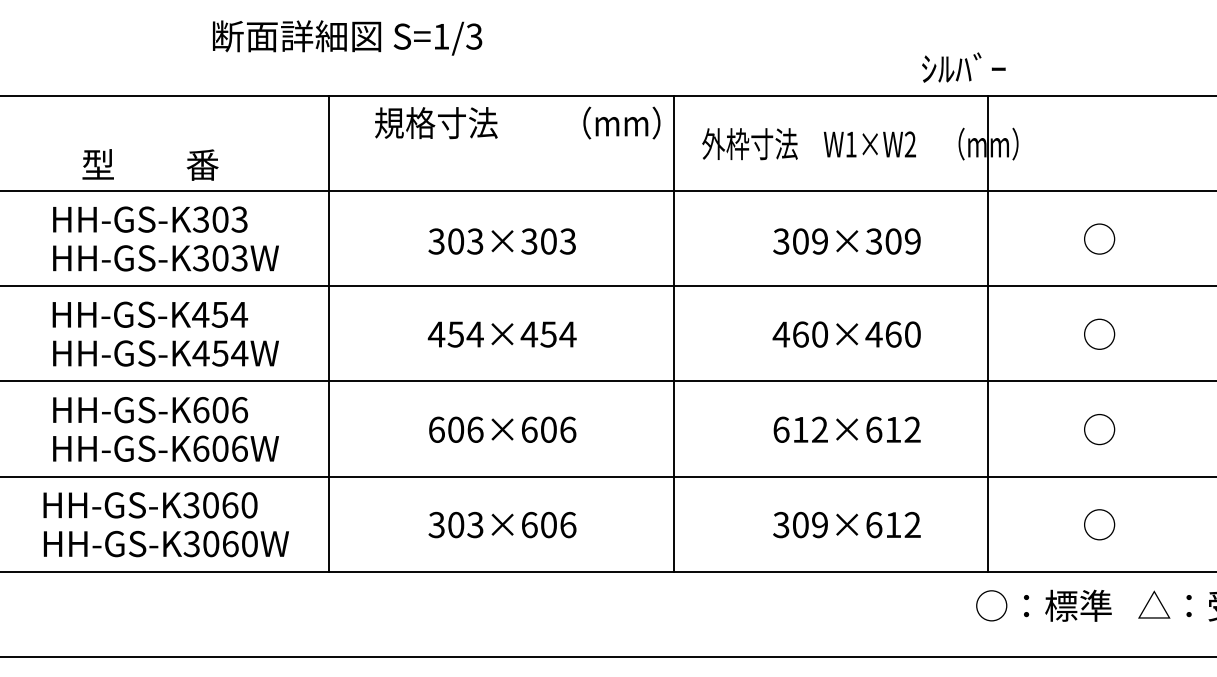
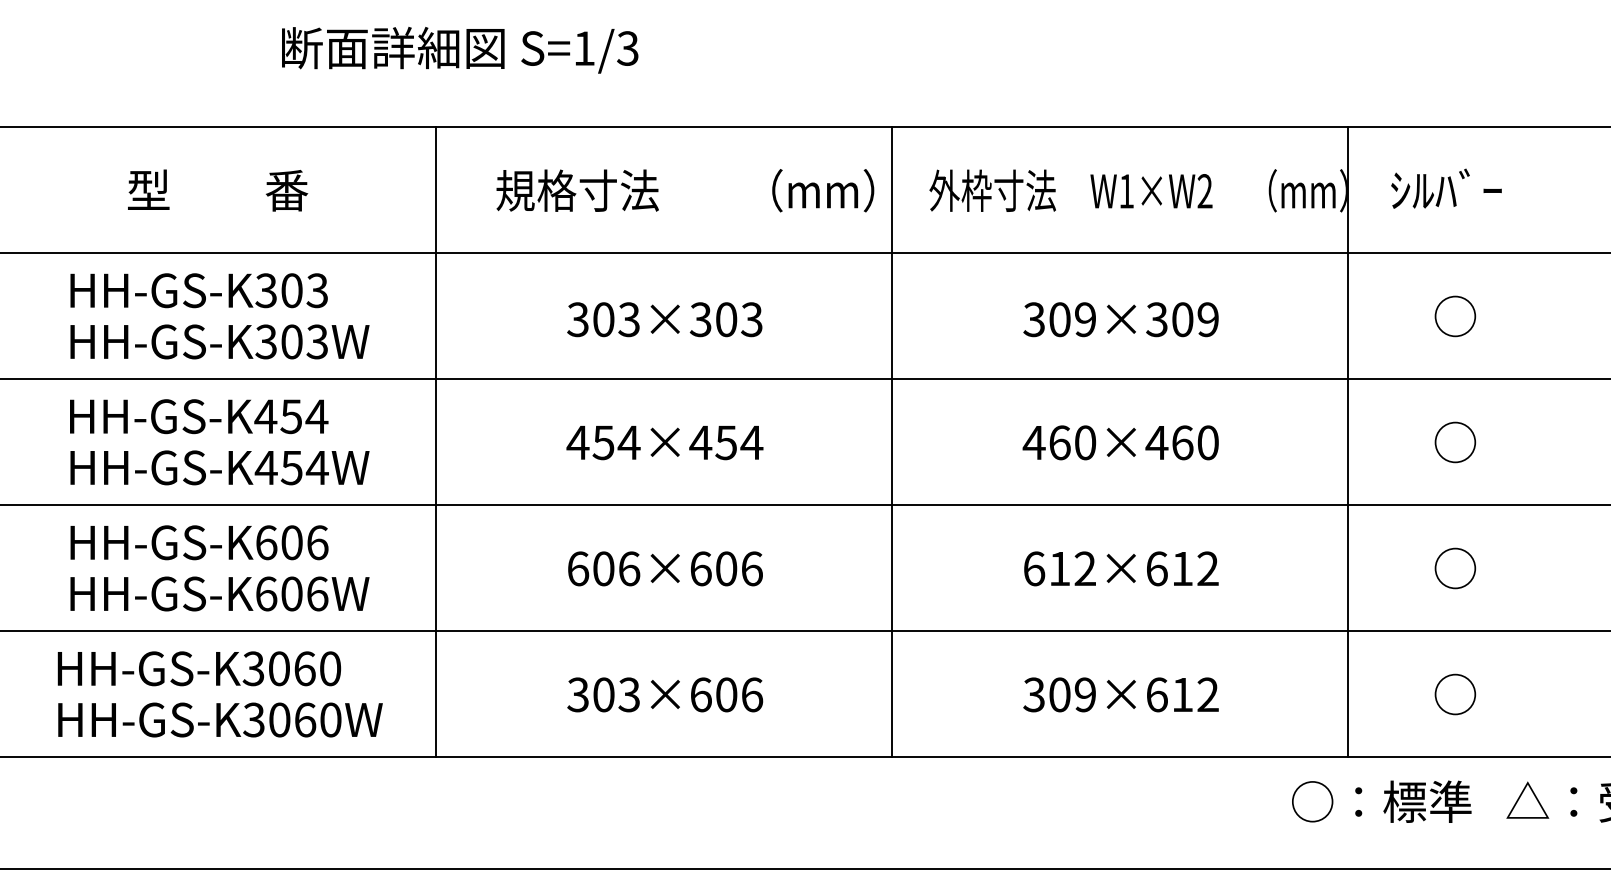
text: (963, 67) -> (1446, 188), moved
text: (517, 122) -> (685, 189), moved
text: (150, 164) -> (217, 189), moved
line: (988, 333) -> (1348, 441), moved

